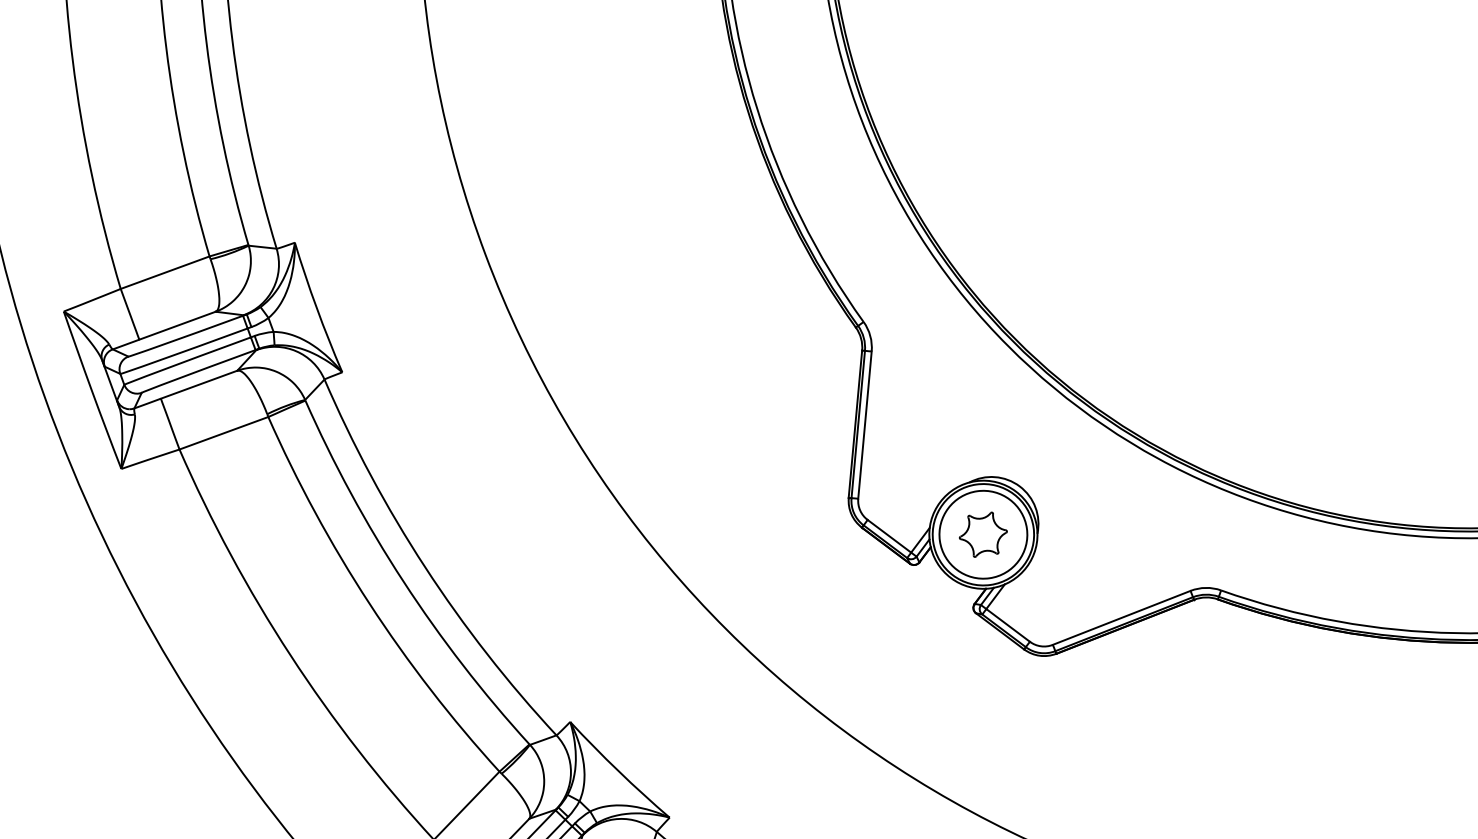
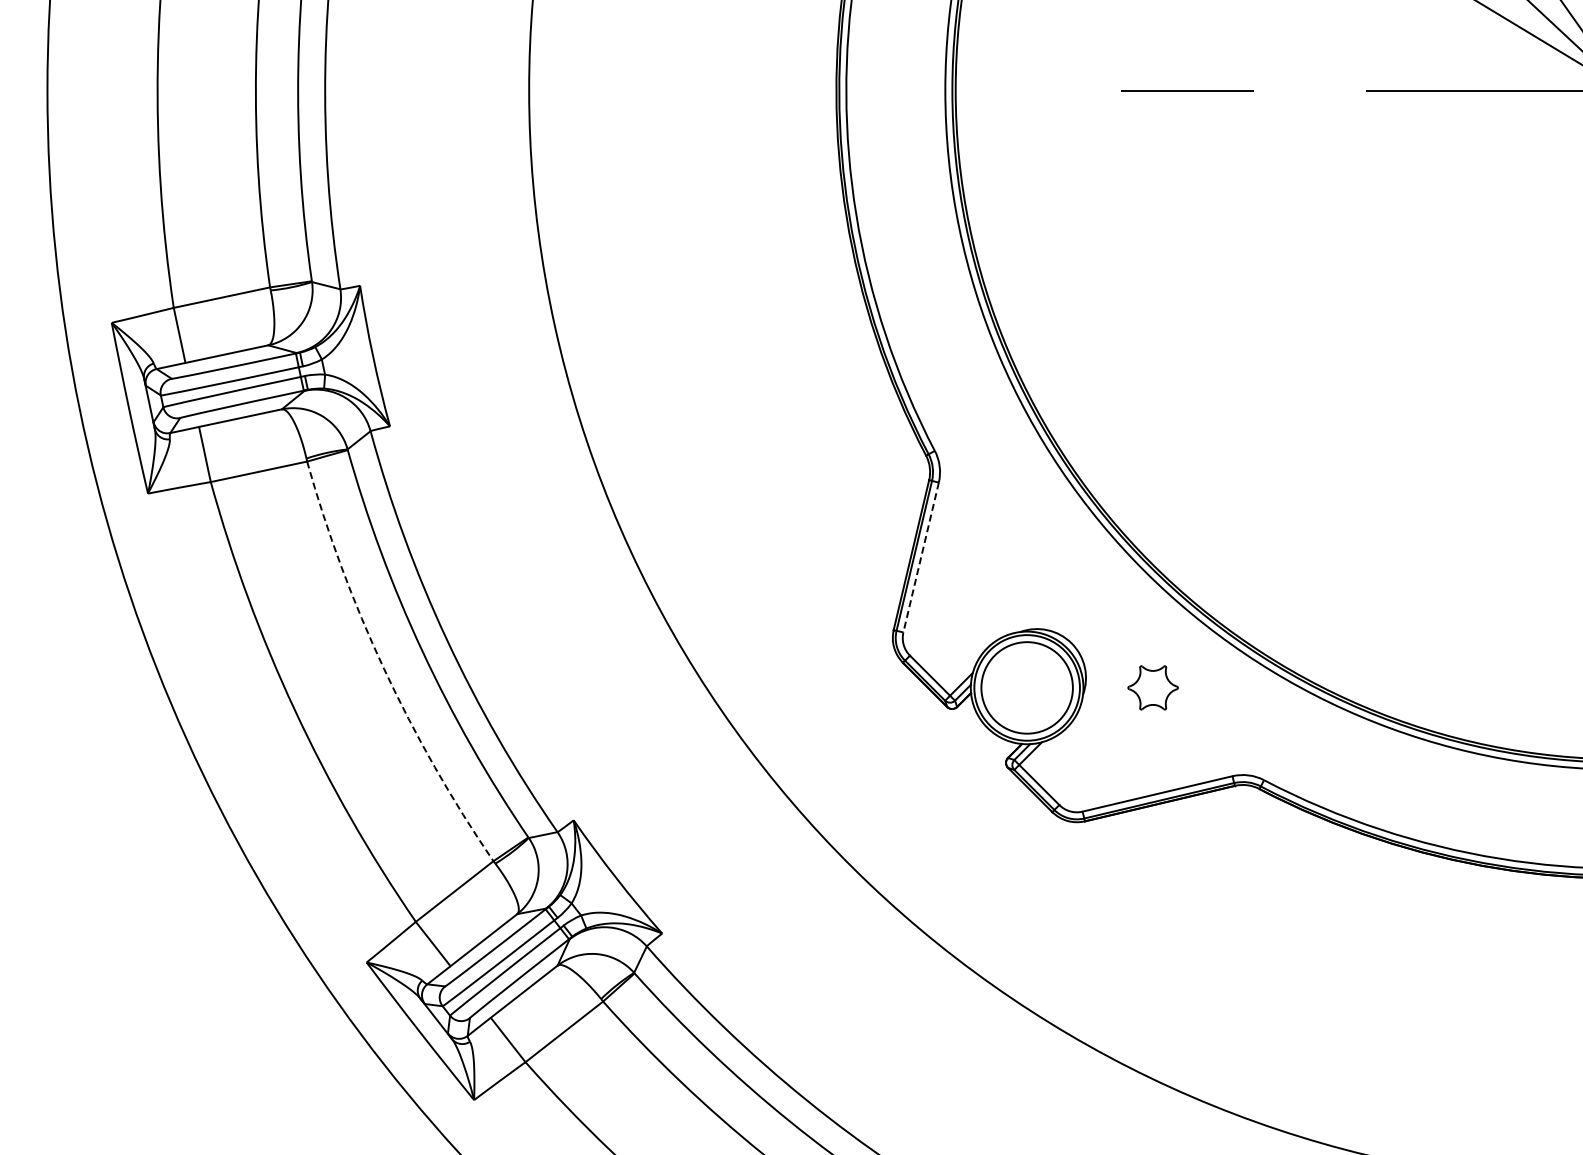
line: (865, 425) -> (921, 557), solid -> dashed
part: (982, 534) -> (1152, 687), moved
arc: (369, 603) -> (384, 668), solid -> dashed

